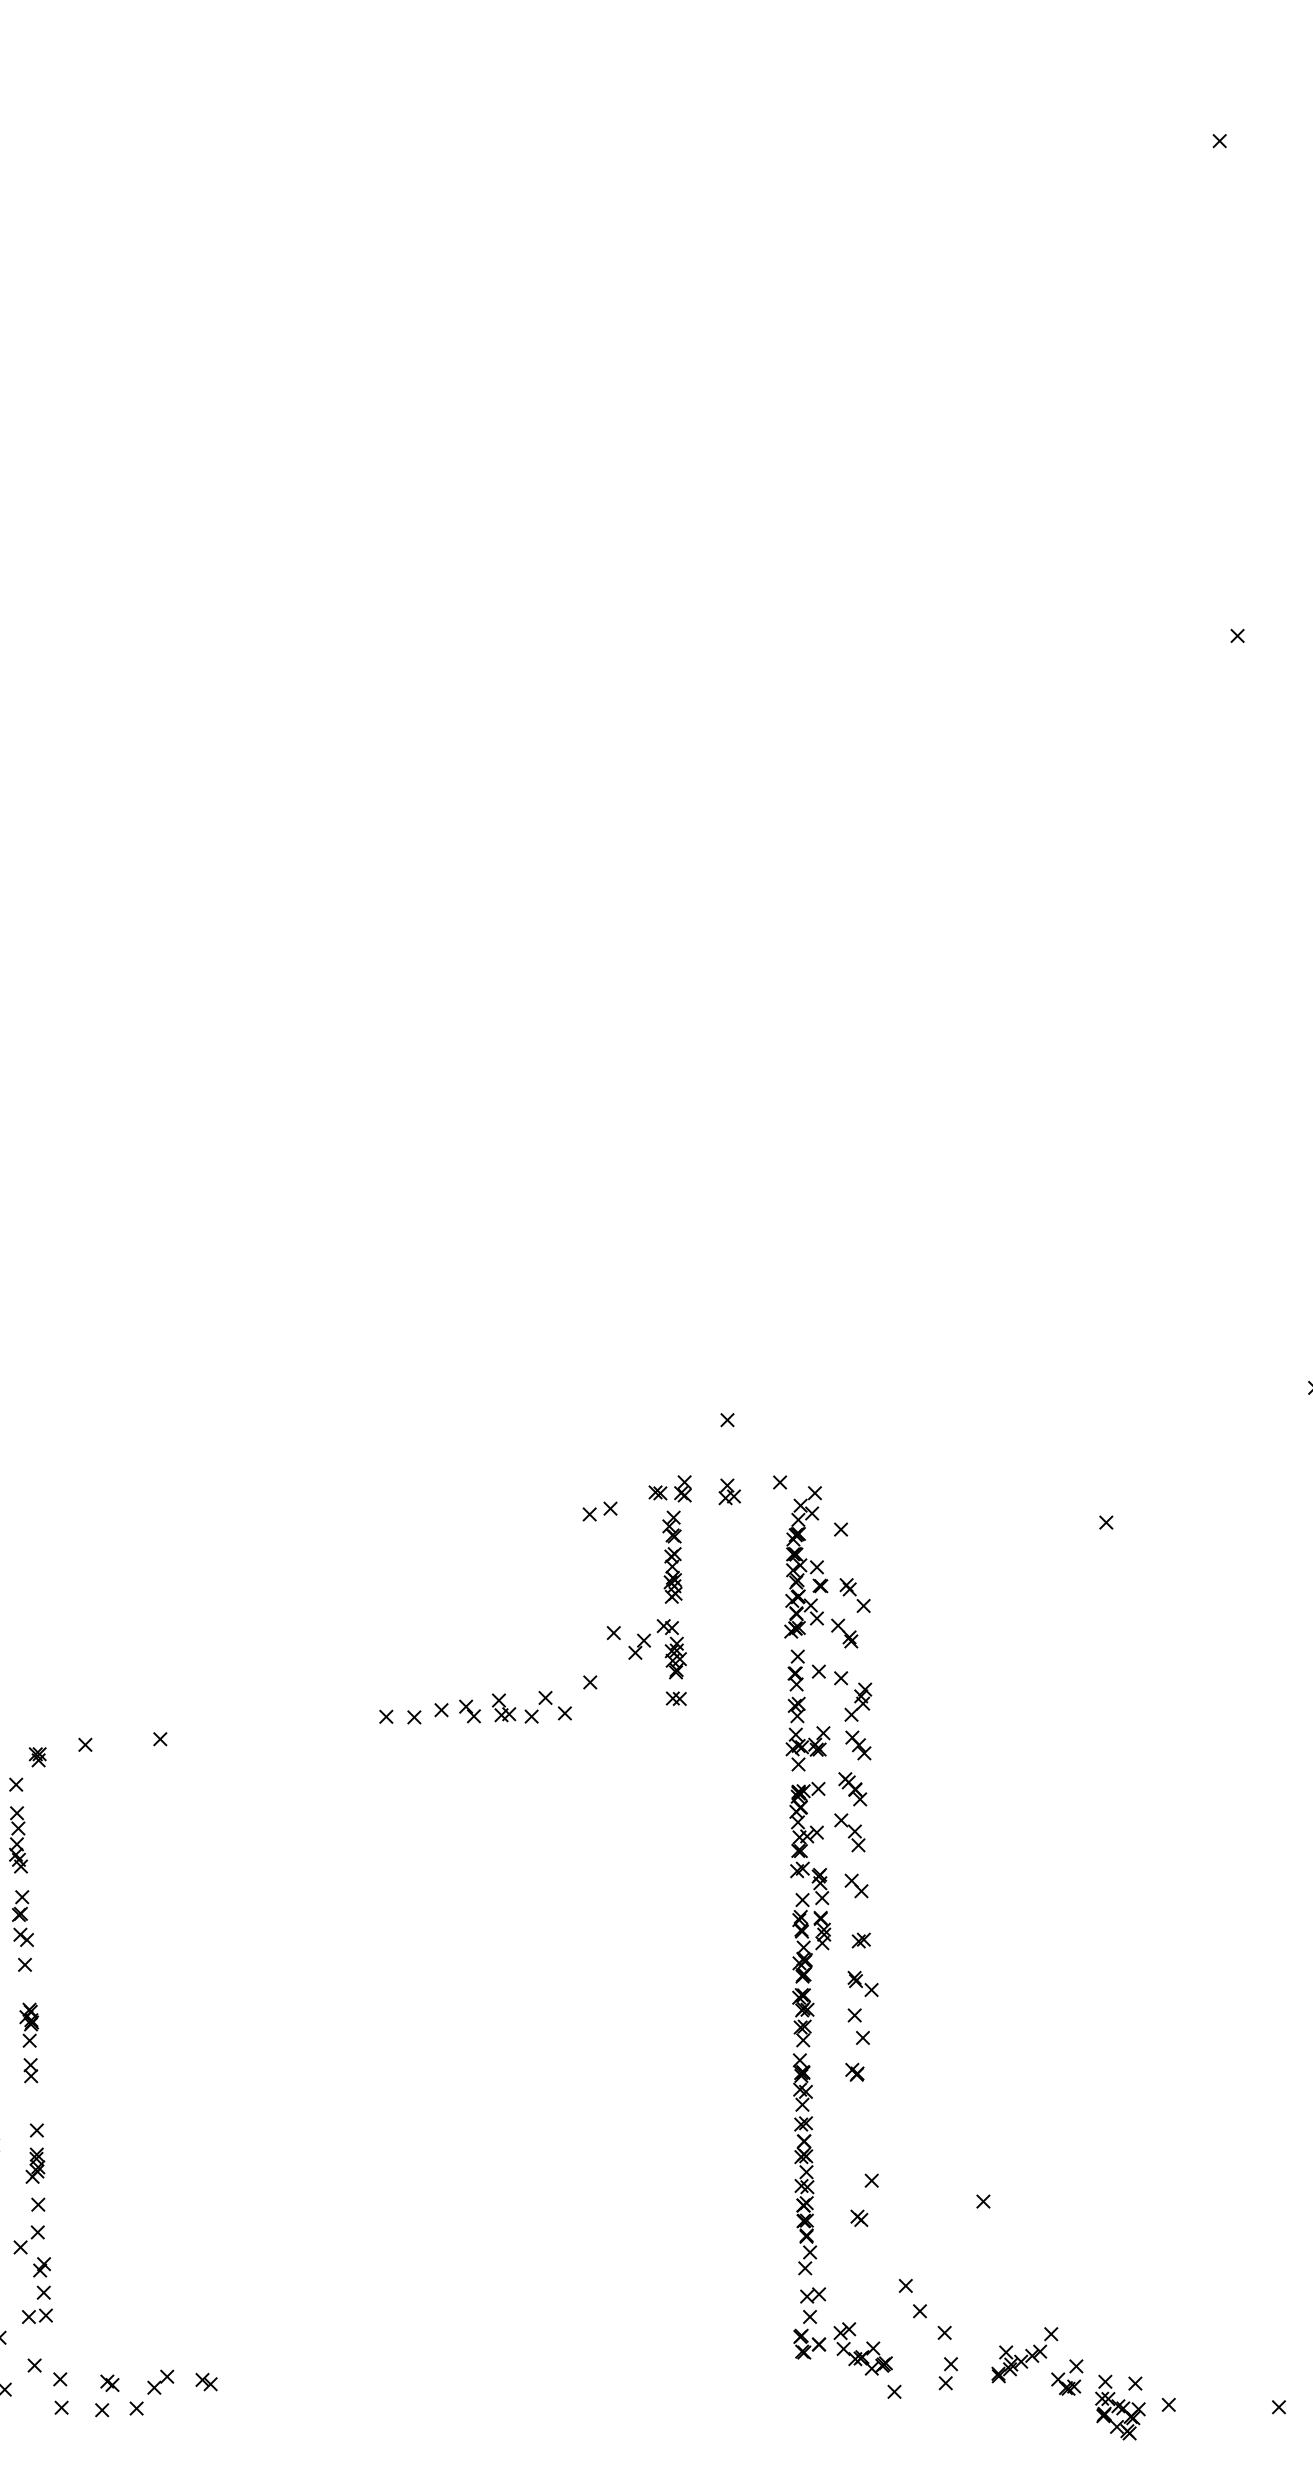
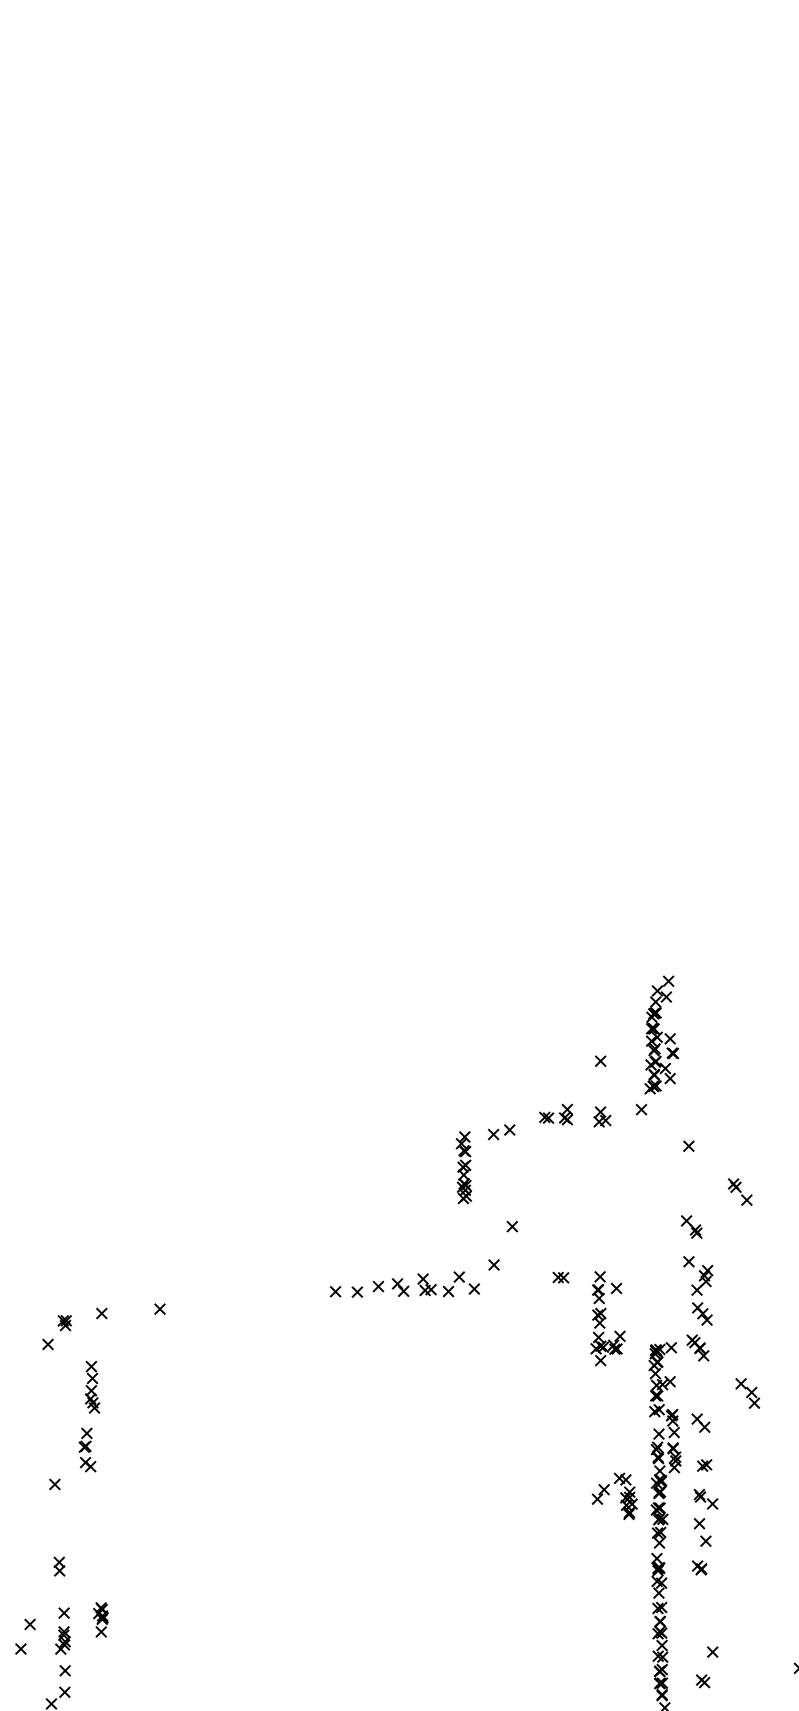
part: (672, 1556) -> (463, 1167), moved
part: (806, 1562) -> (662, 1035), moved
part: (854, 1595) -> (739, 1192), moved
part: (650, 1647) -> (609, 1495), moved
part: (807, 1710) -> (607, 1318), moved
part: (849, 1832) -> (747, 1393), moved
part: (18, 1839) -> (92, 1387), moved
part: (22, 1918) -> (87, 1449), moved
part: (29, 2024) -> (101, 1619), moved

